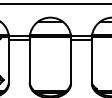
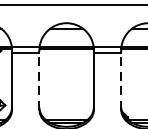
line: (29, 61) -> (39, 80), solid -> dashed
line: (91, 61) -> (120, 80), solid -> dashed

